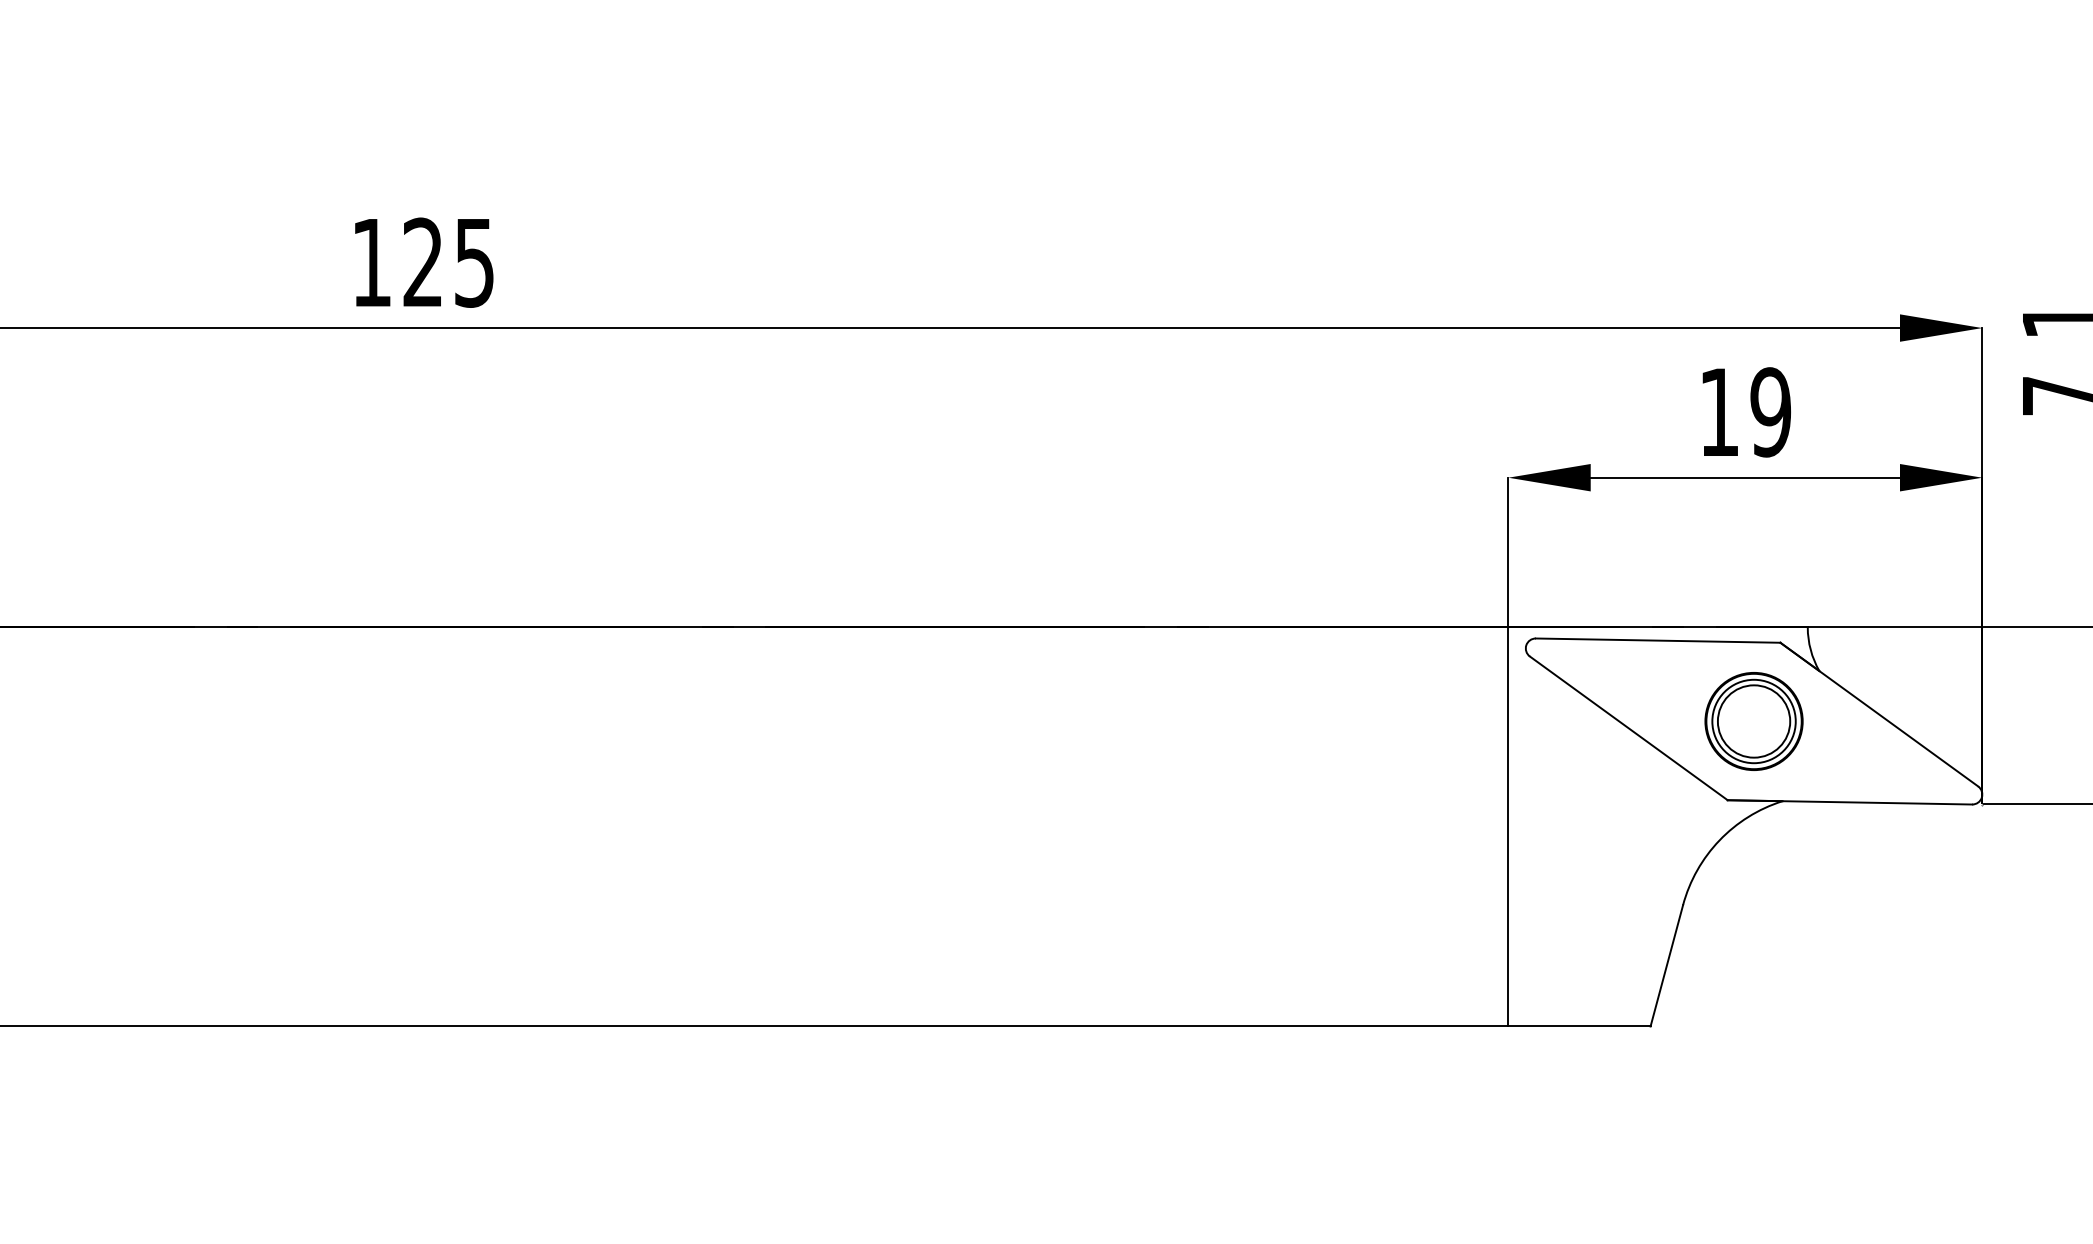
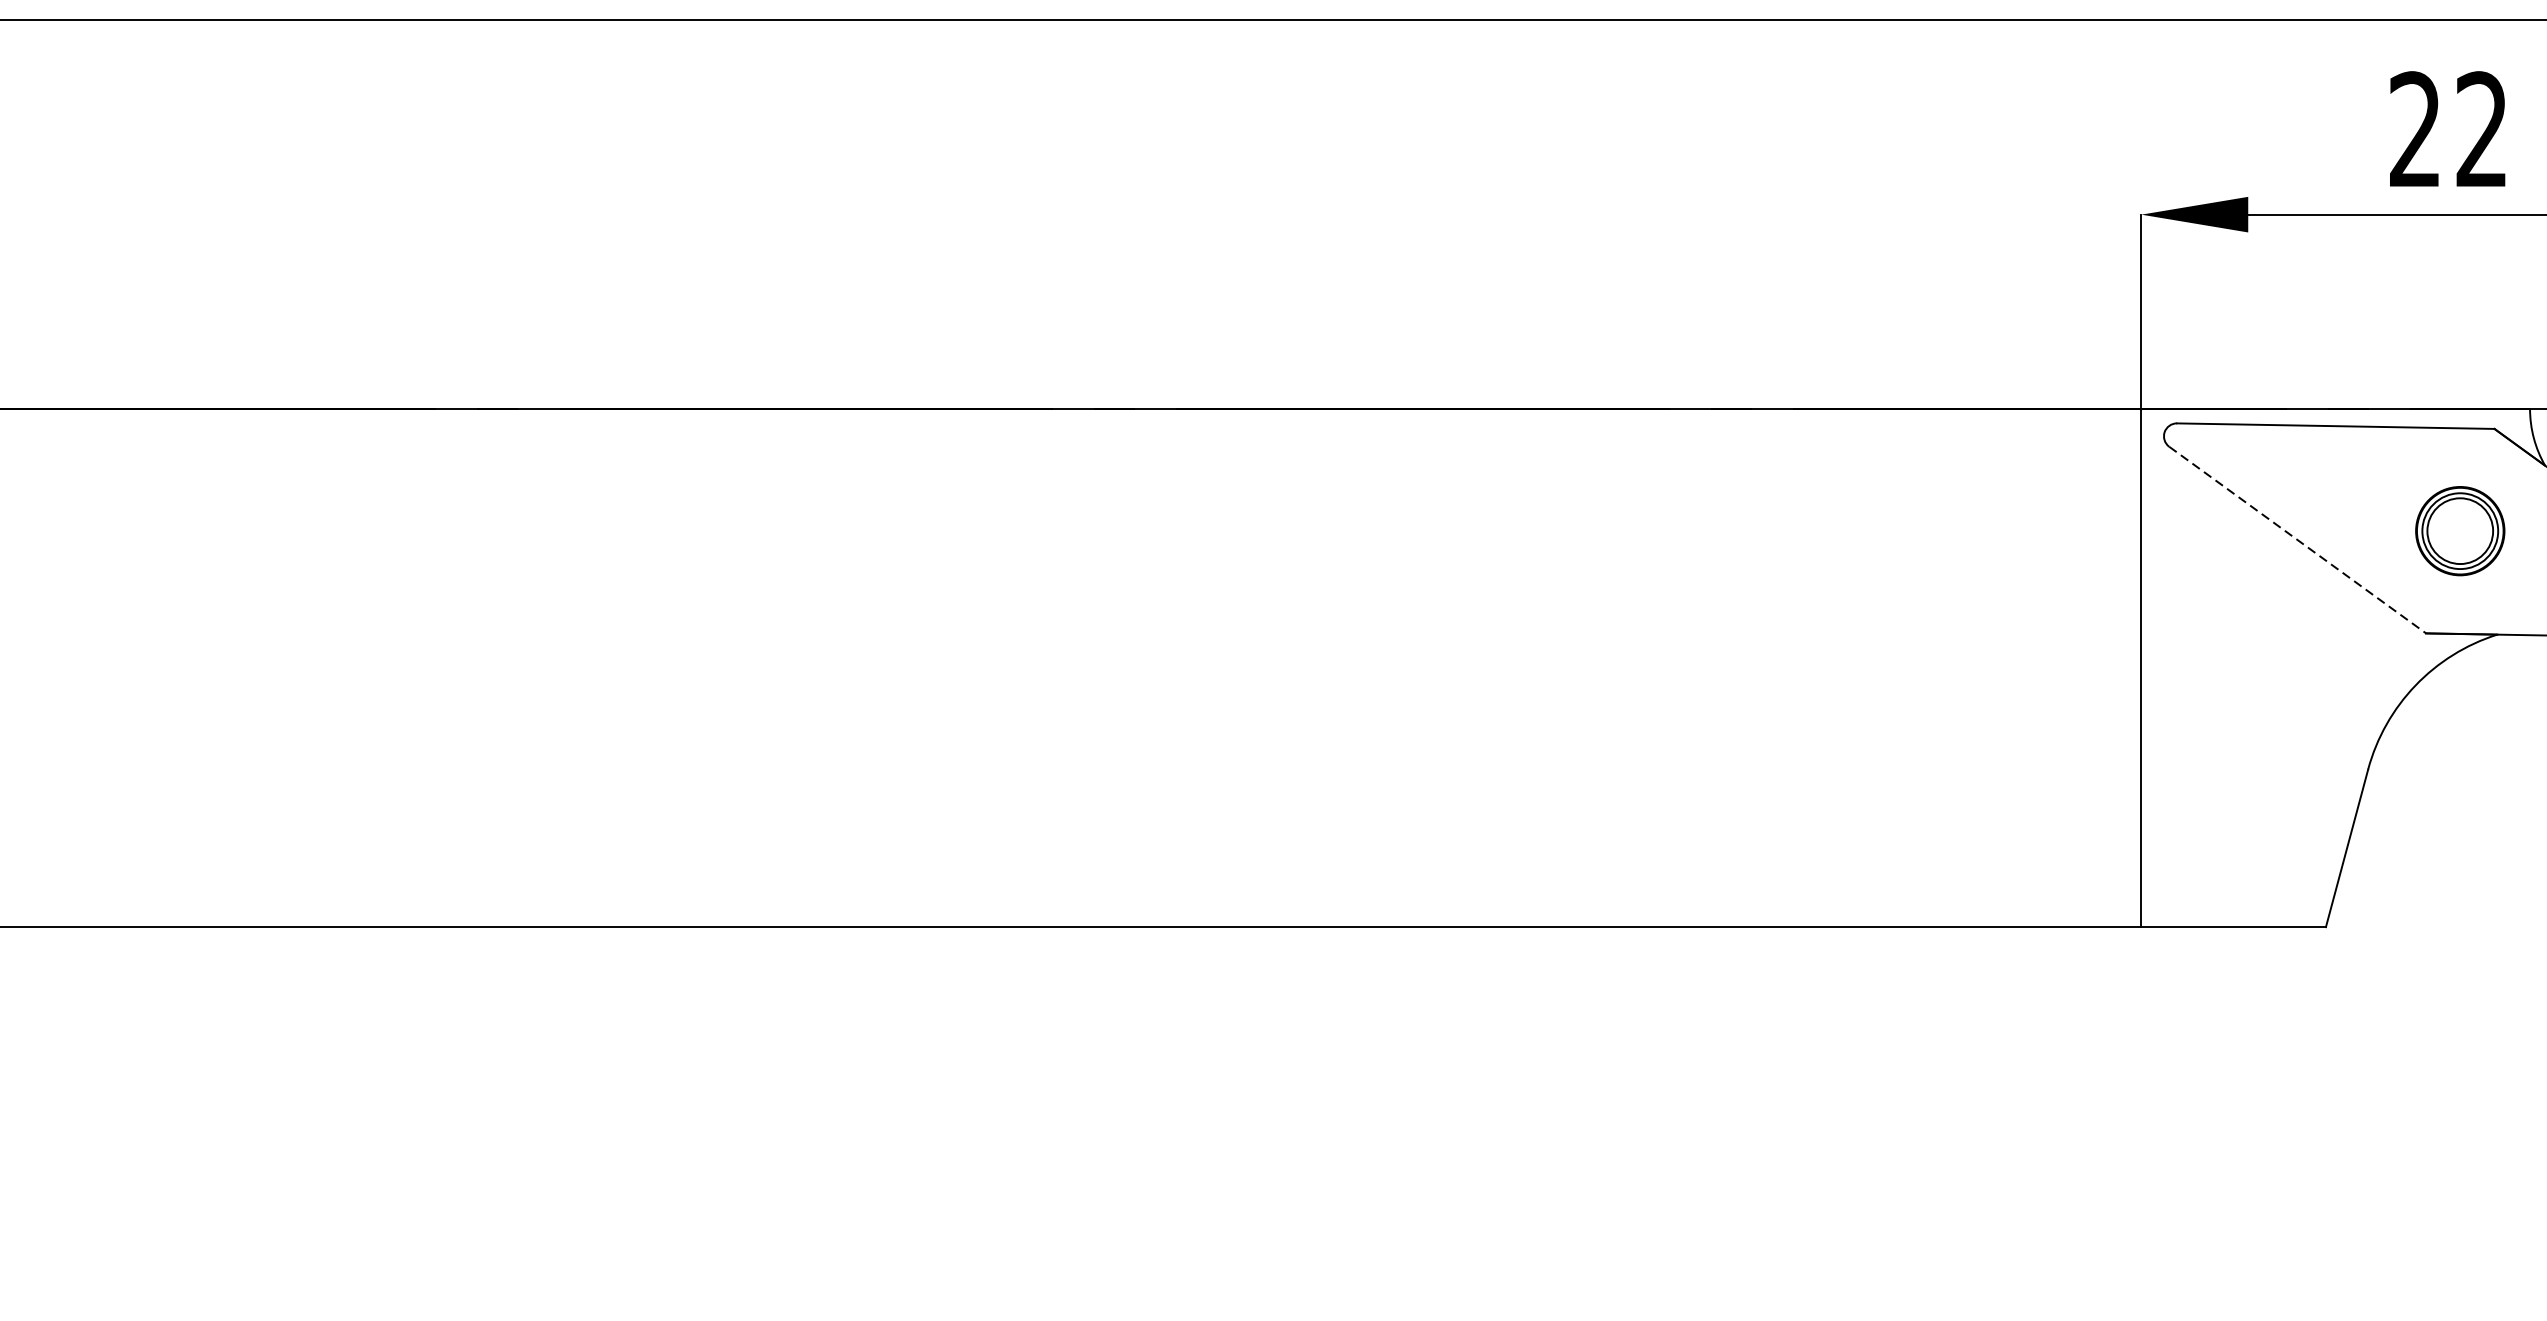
text: (1745, 412) -> (2449, 129), 19 -> 22
part: (1753, 721) -> (2459, 531), size x0.7
line: (1629, 728) -> (2298, 540), solid -> dashed

